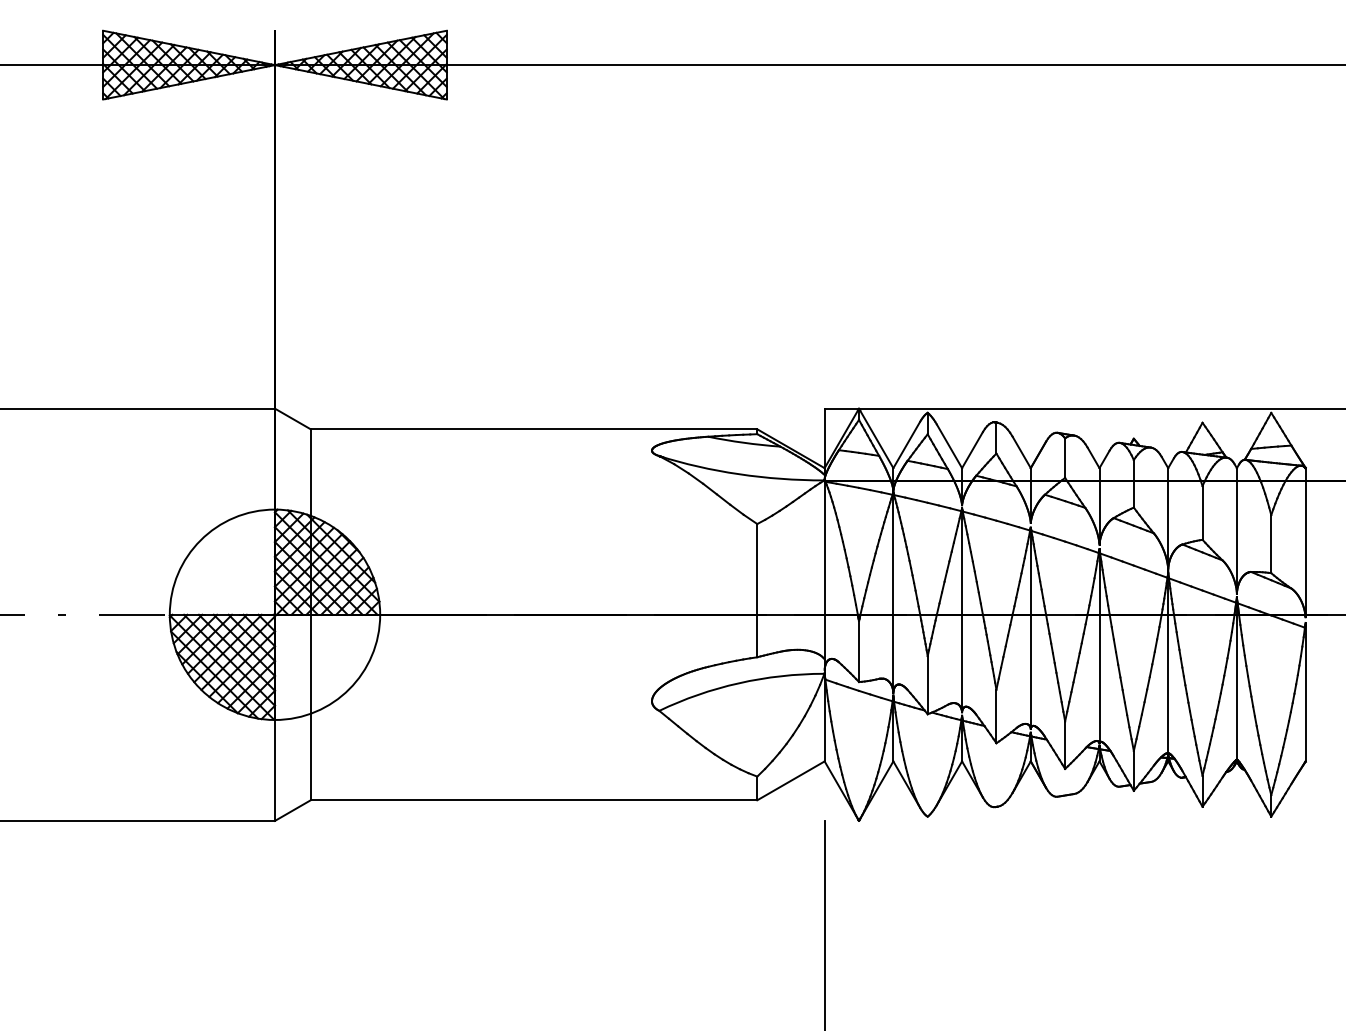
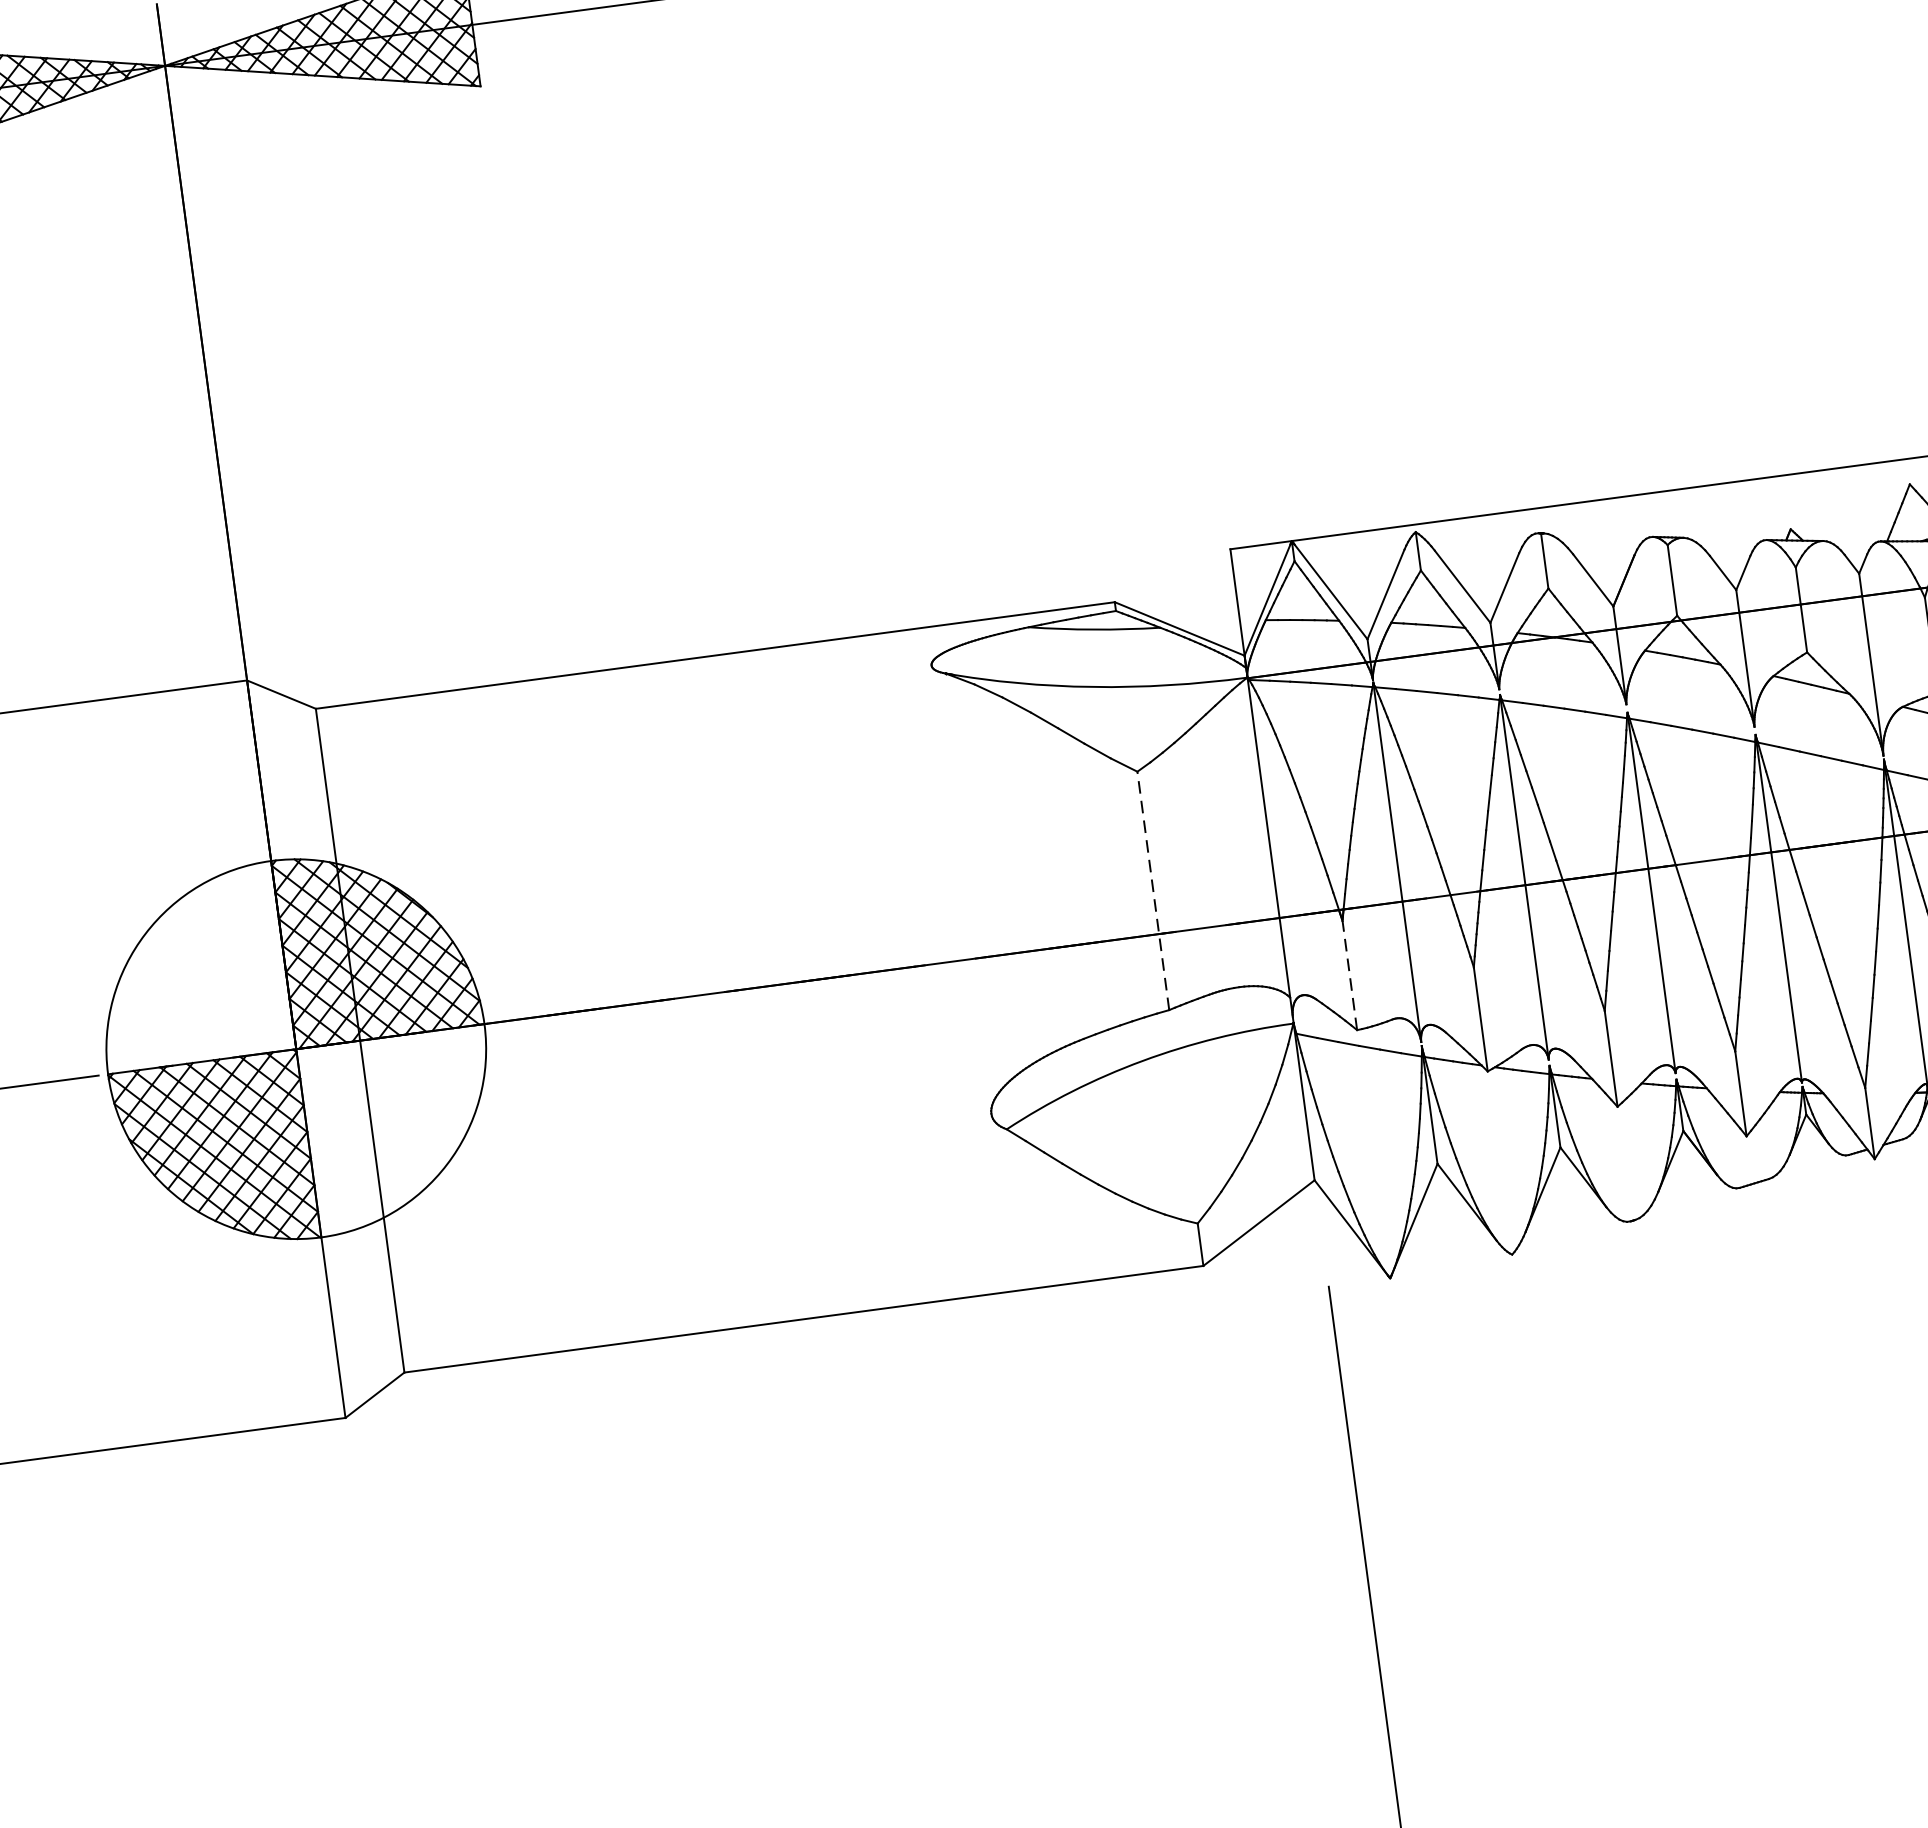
line: (757, 590) -> (1153, 890), solid -> dashed
line: (859, 651) -> (1350, 975), solid -> dashed

